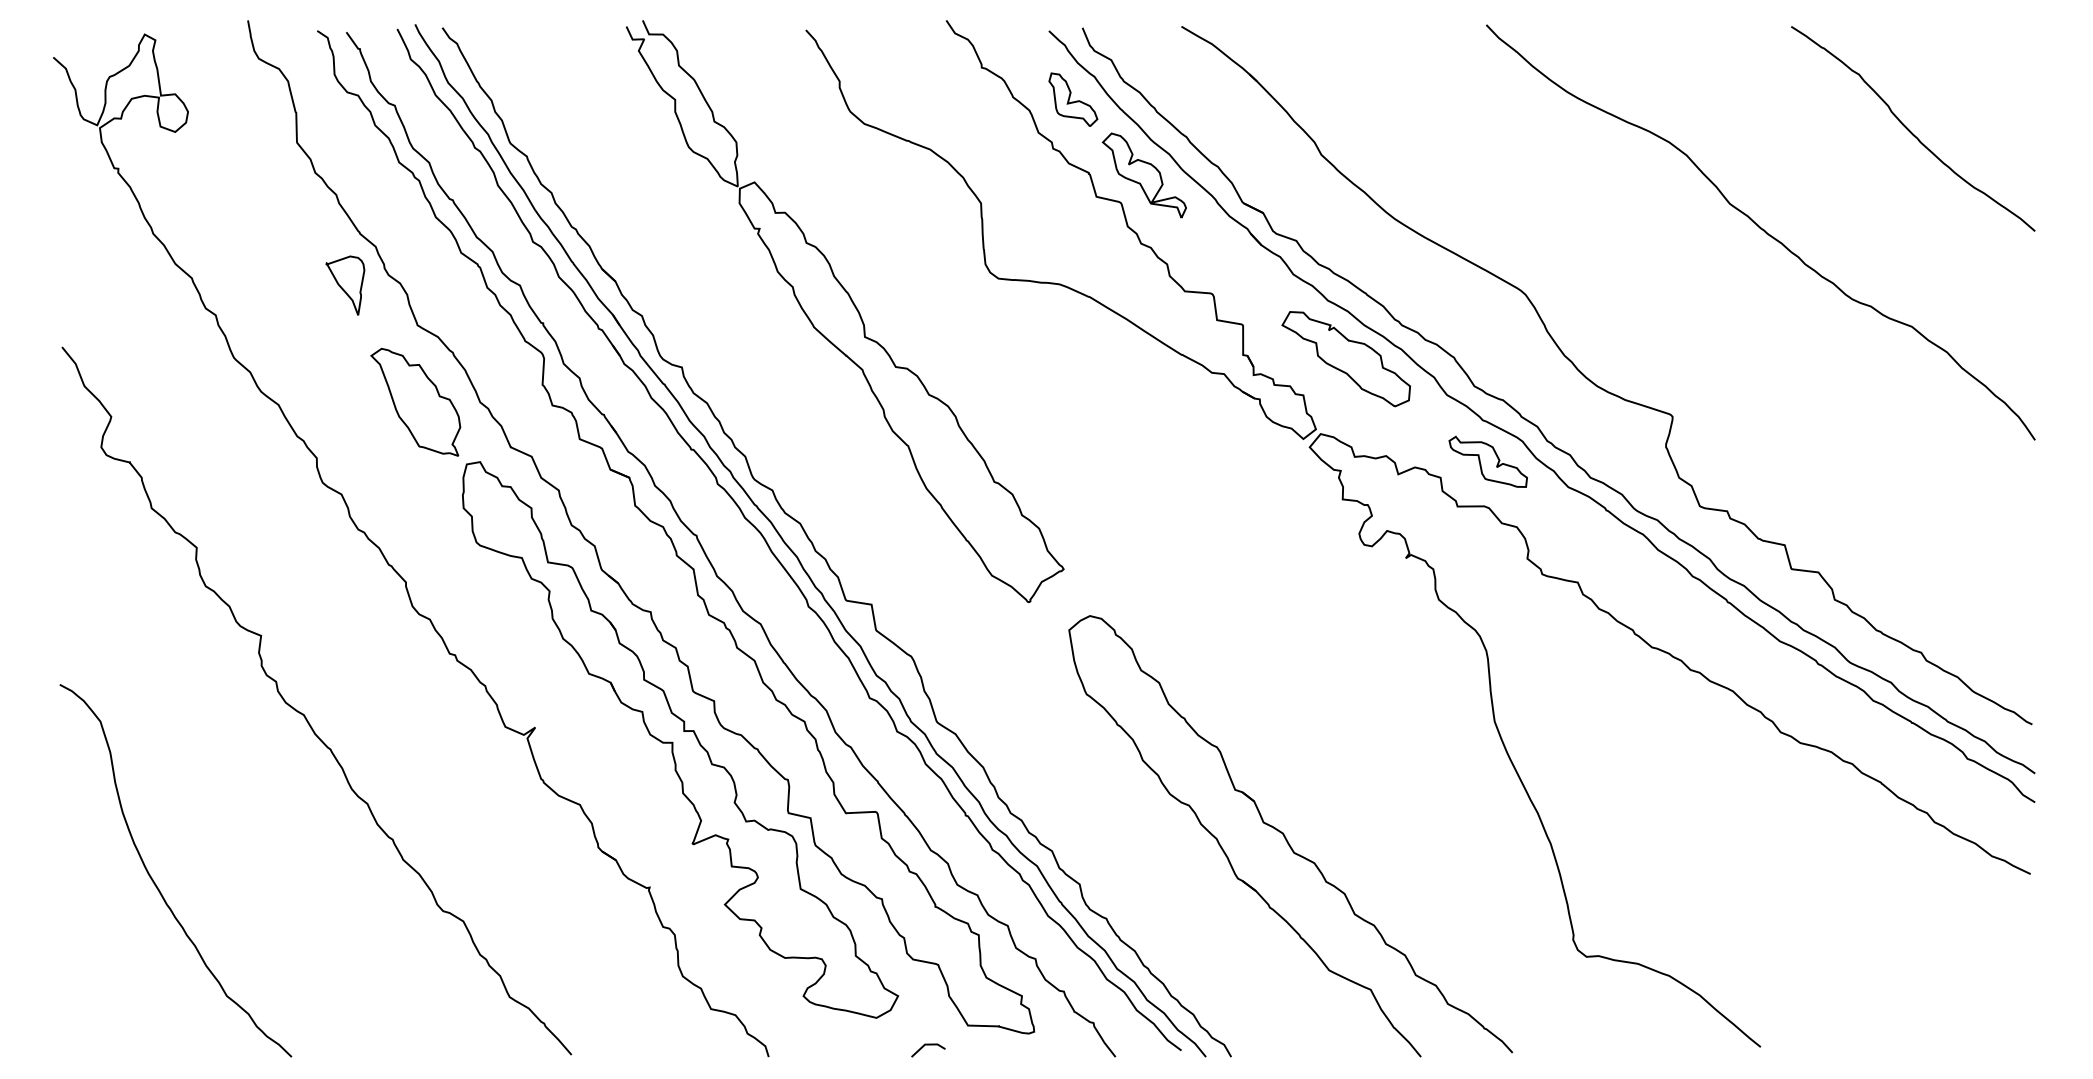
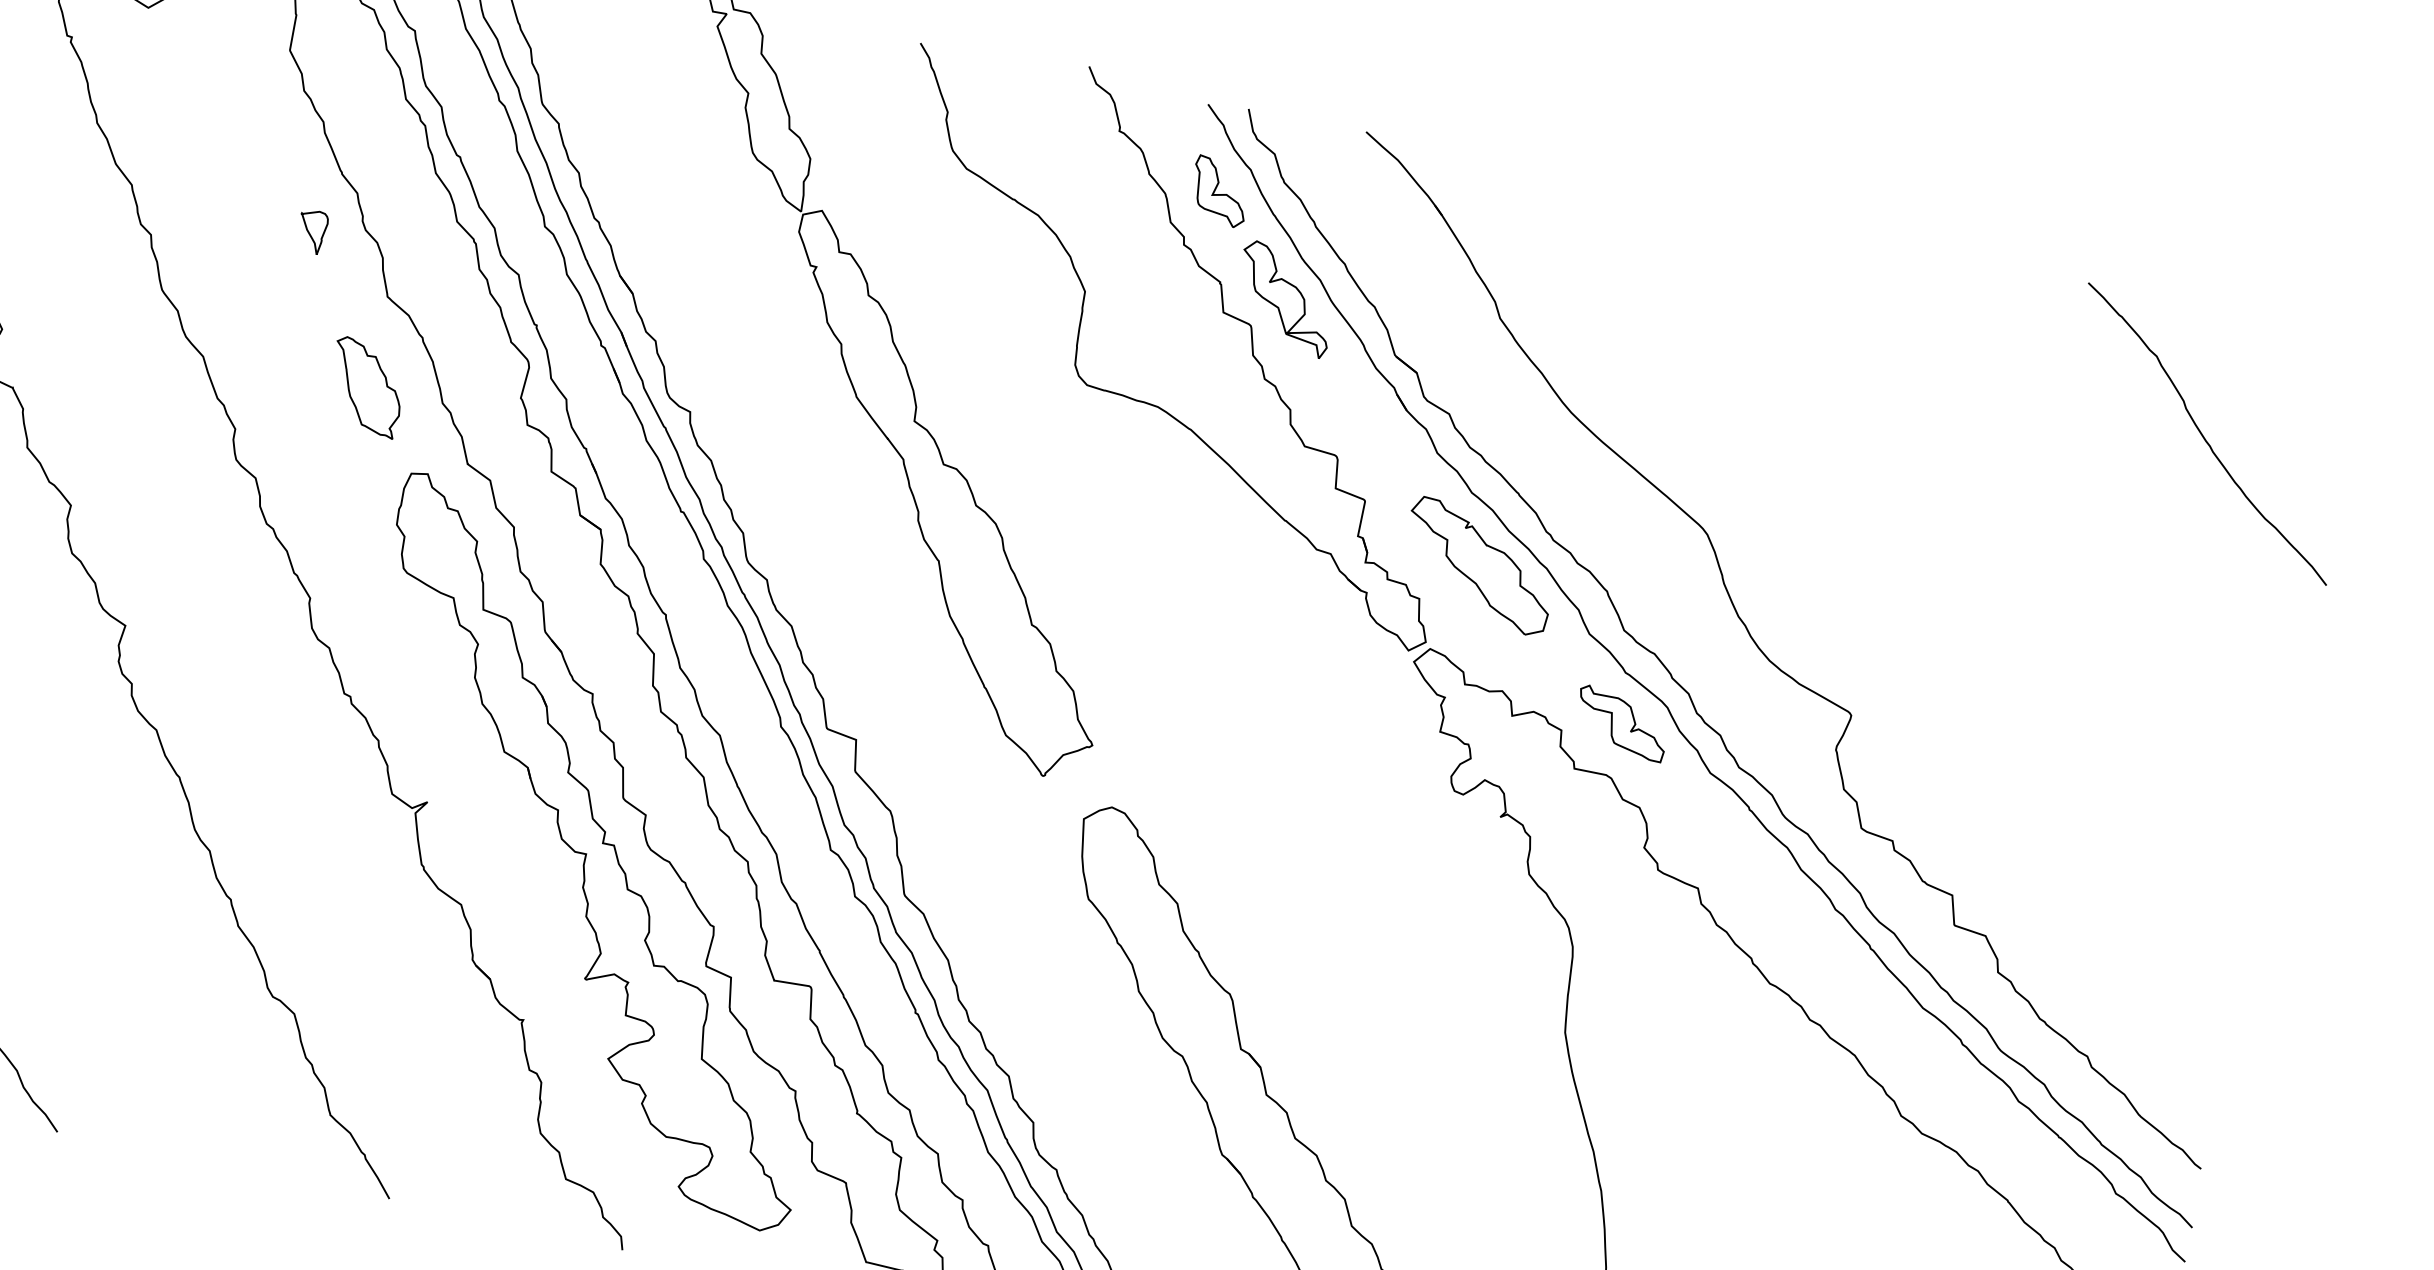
curve: (1762, 230) -> (2003, 517), removed
part: (345, 285) -> (312, 231), size x0.6
part: (415, 401) -> (366, 386), size x0.7

